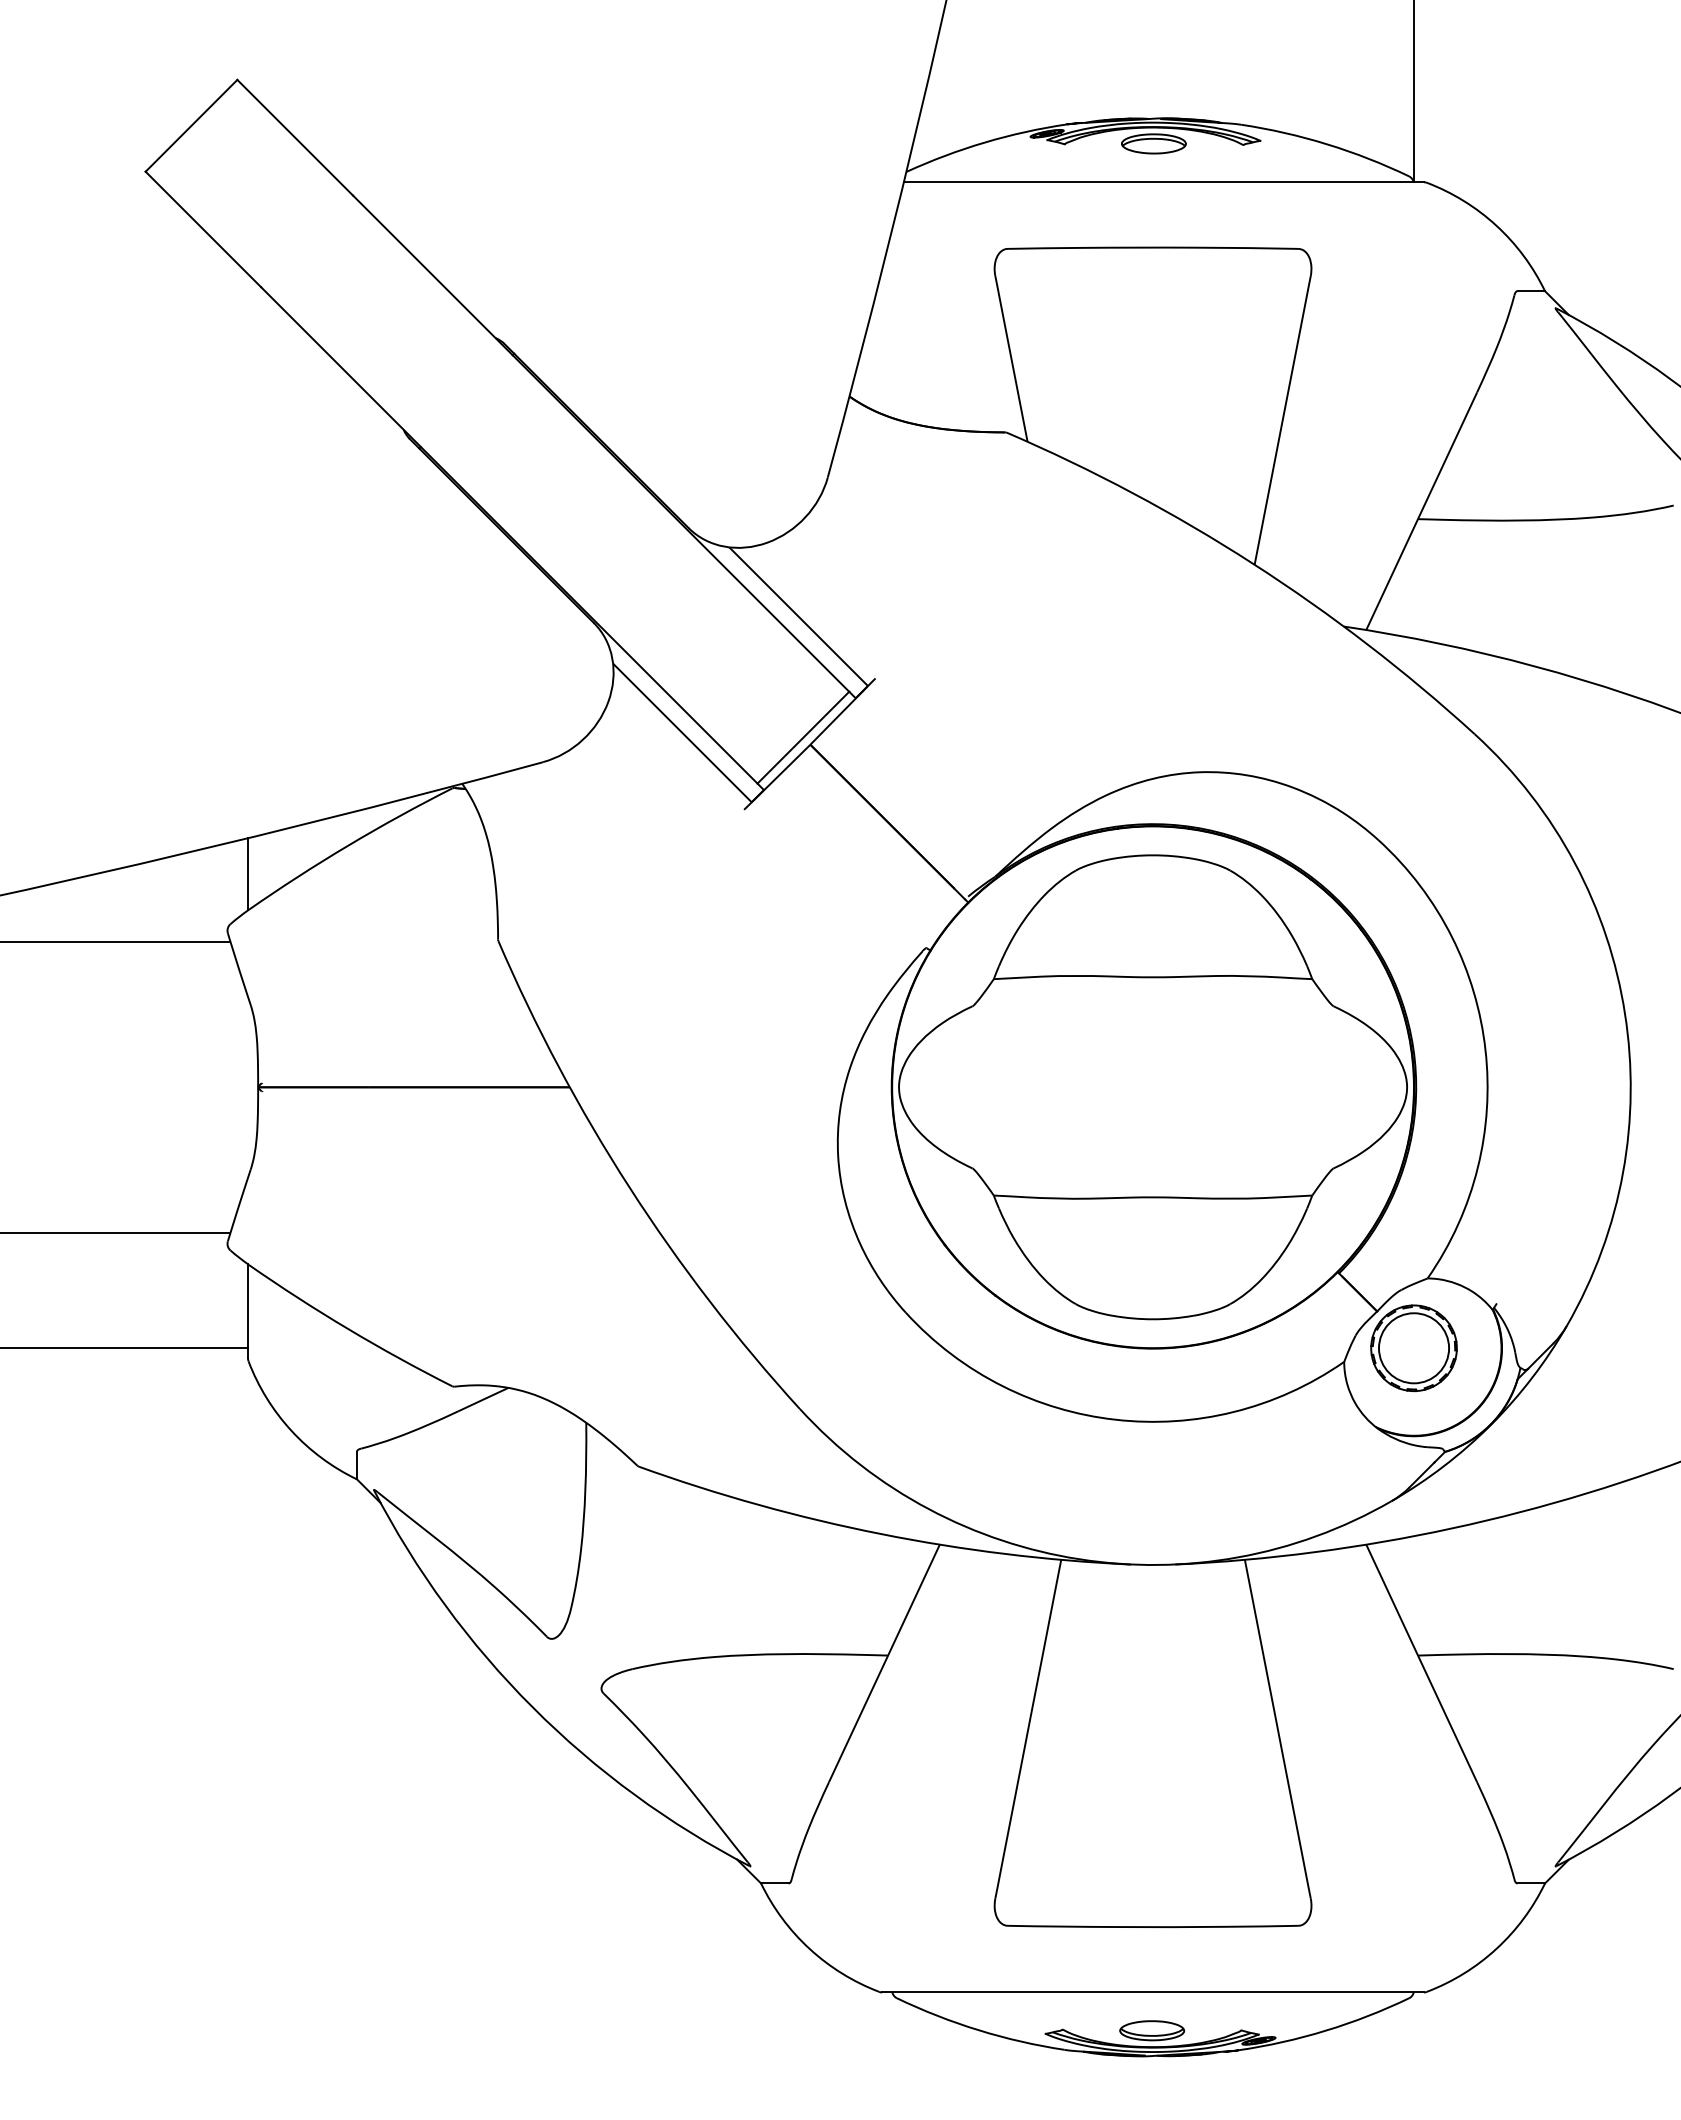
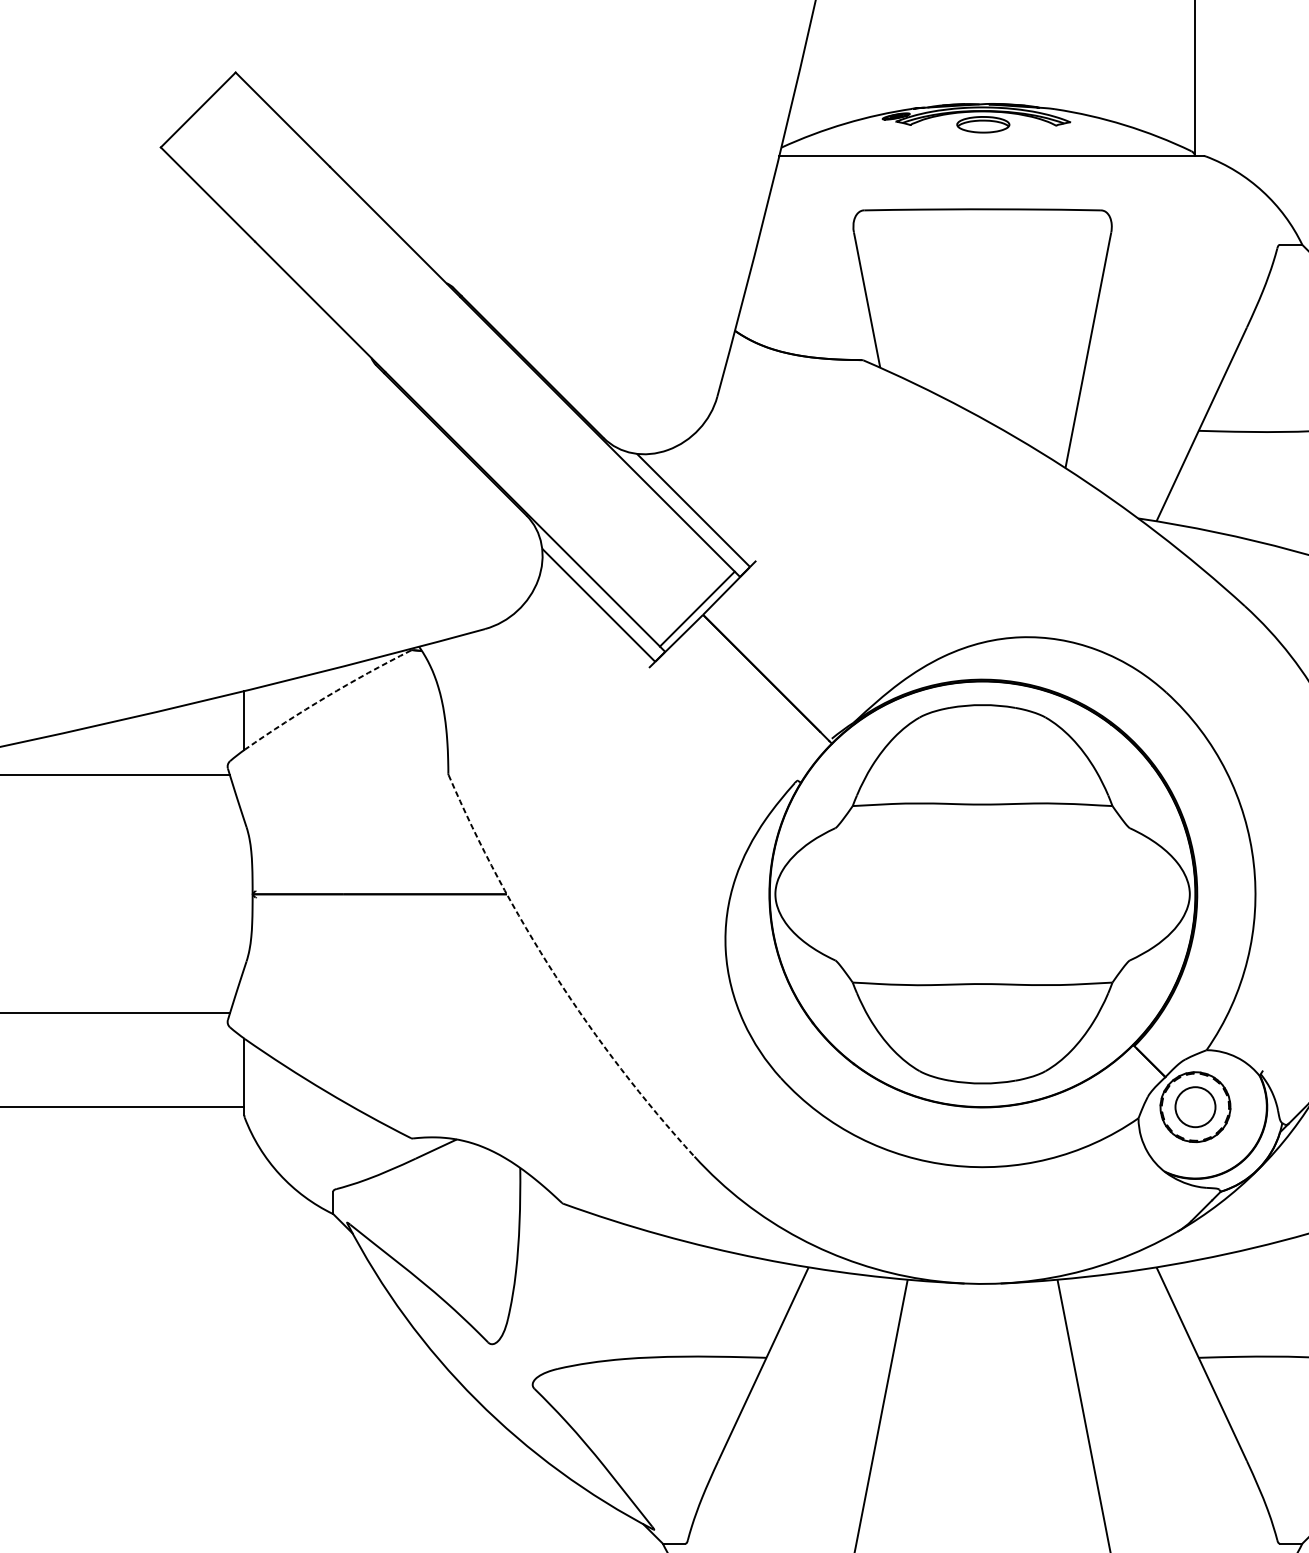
arc: (348, 845) -> (326, 697), solid -> dashed
arc: (629, 1187) -> (555, 976), solid -> dashed
circle: (1413, 1348) -> (1195, 1107), size x0.7

